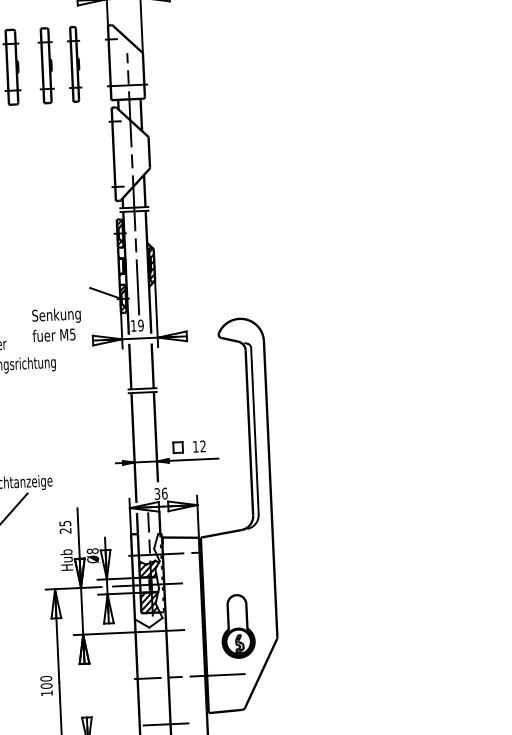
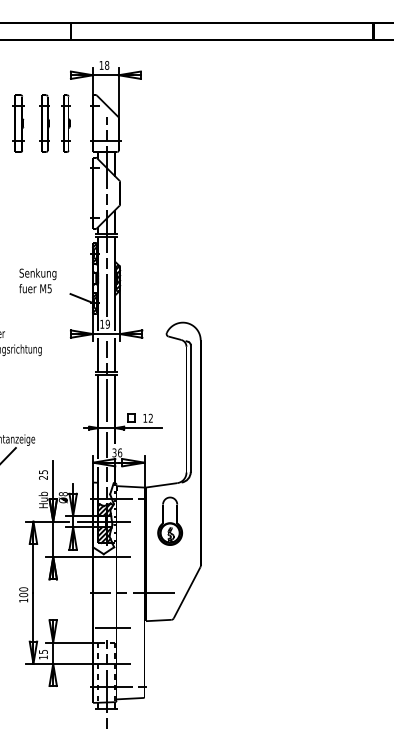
text: (56, 324) -> (37, 280), moved
line: (142, 399) -> (106, 380), added
line: (146, 483) -> (106, 444), added
part: (238, 625) -> (170, 520), moved

